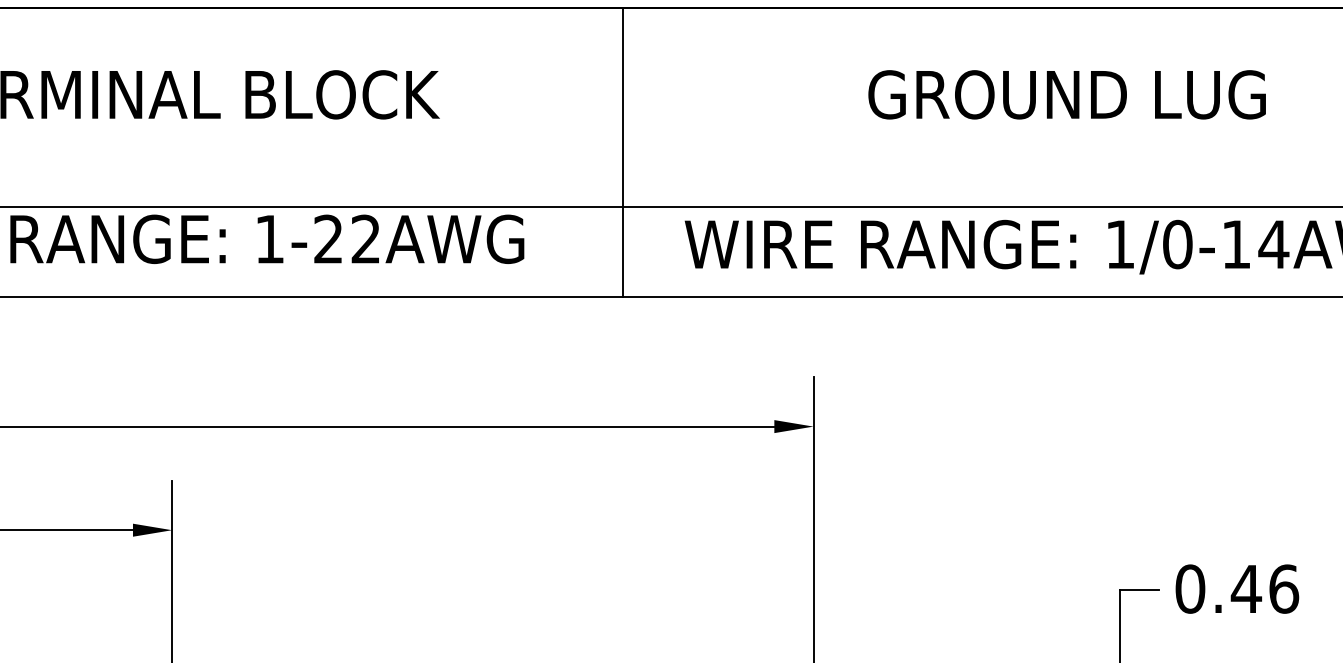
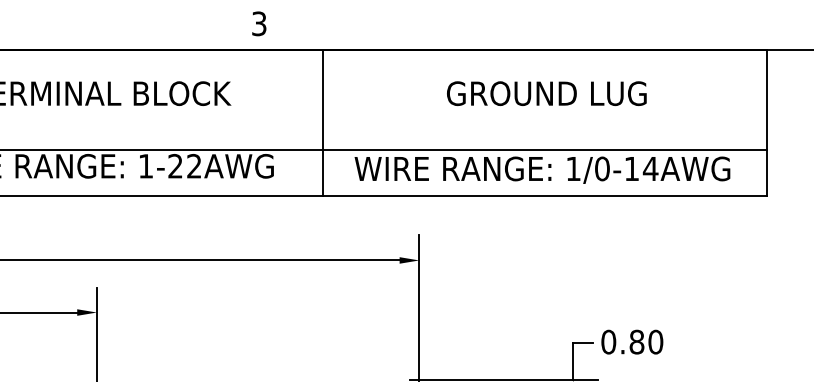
text: (1265, 587) -> (646, 341), 0.46 -> 0.80

